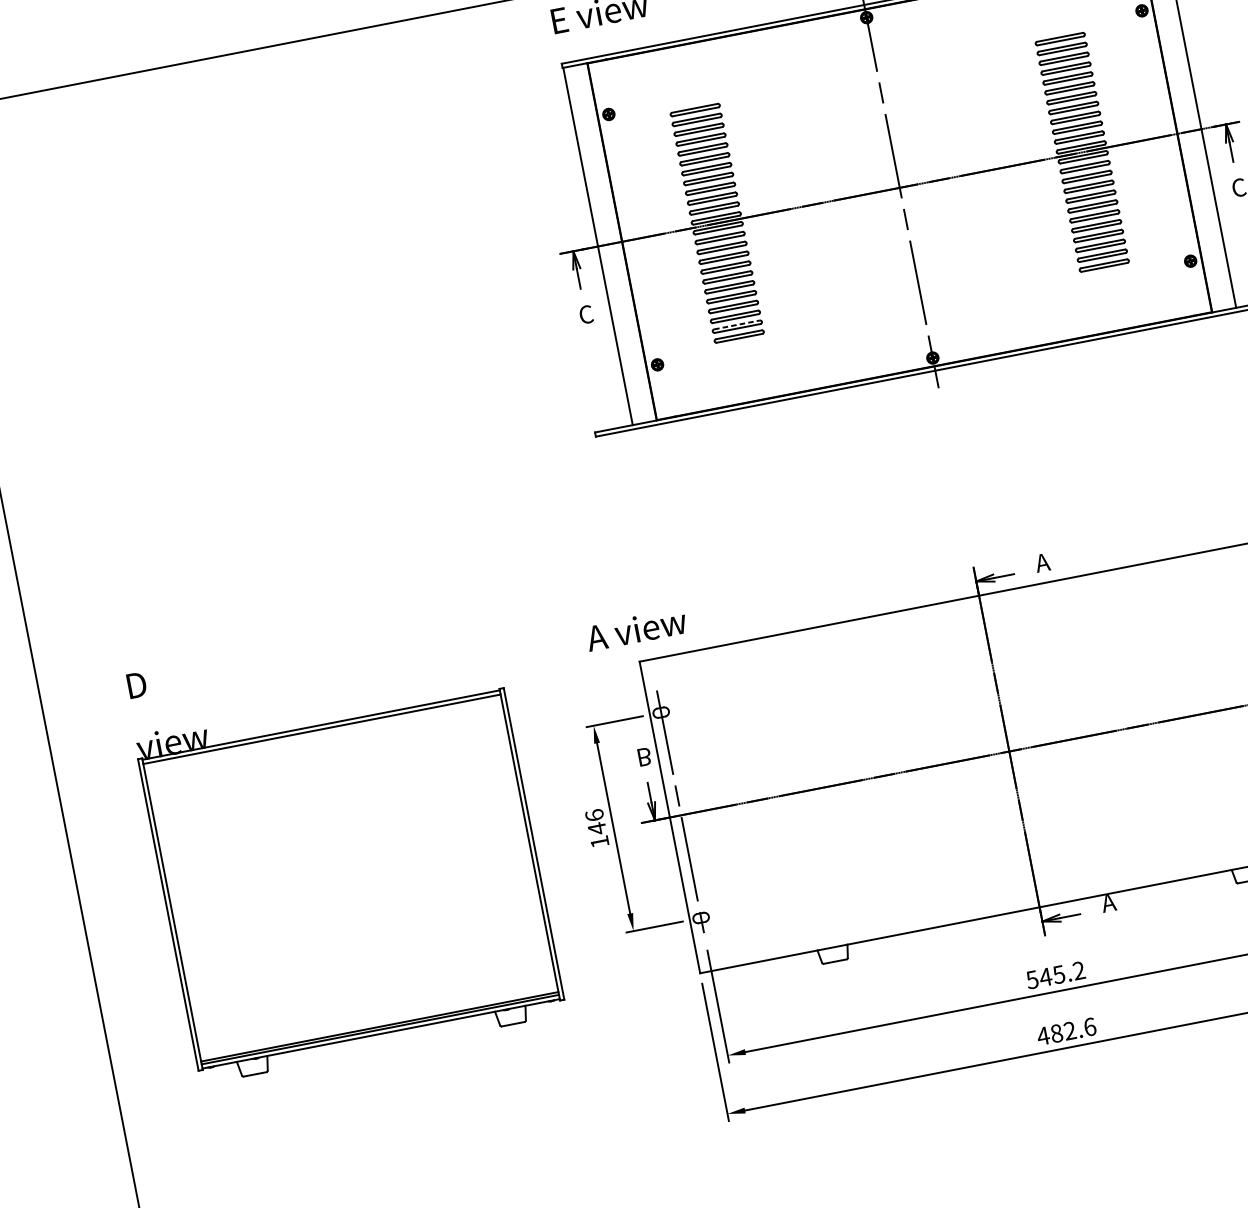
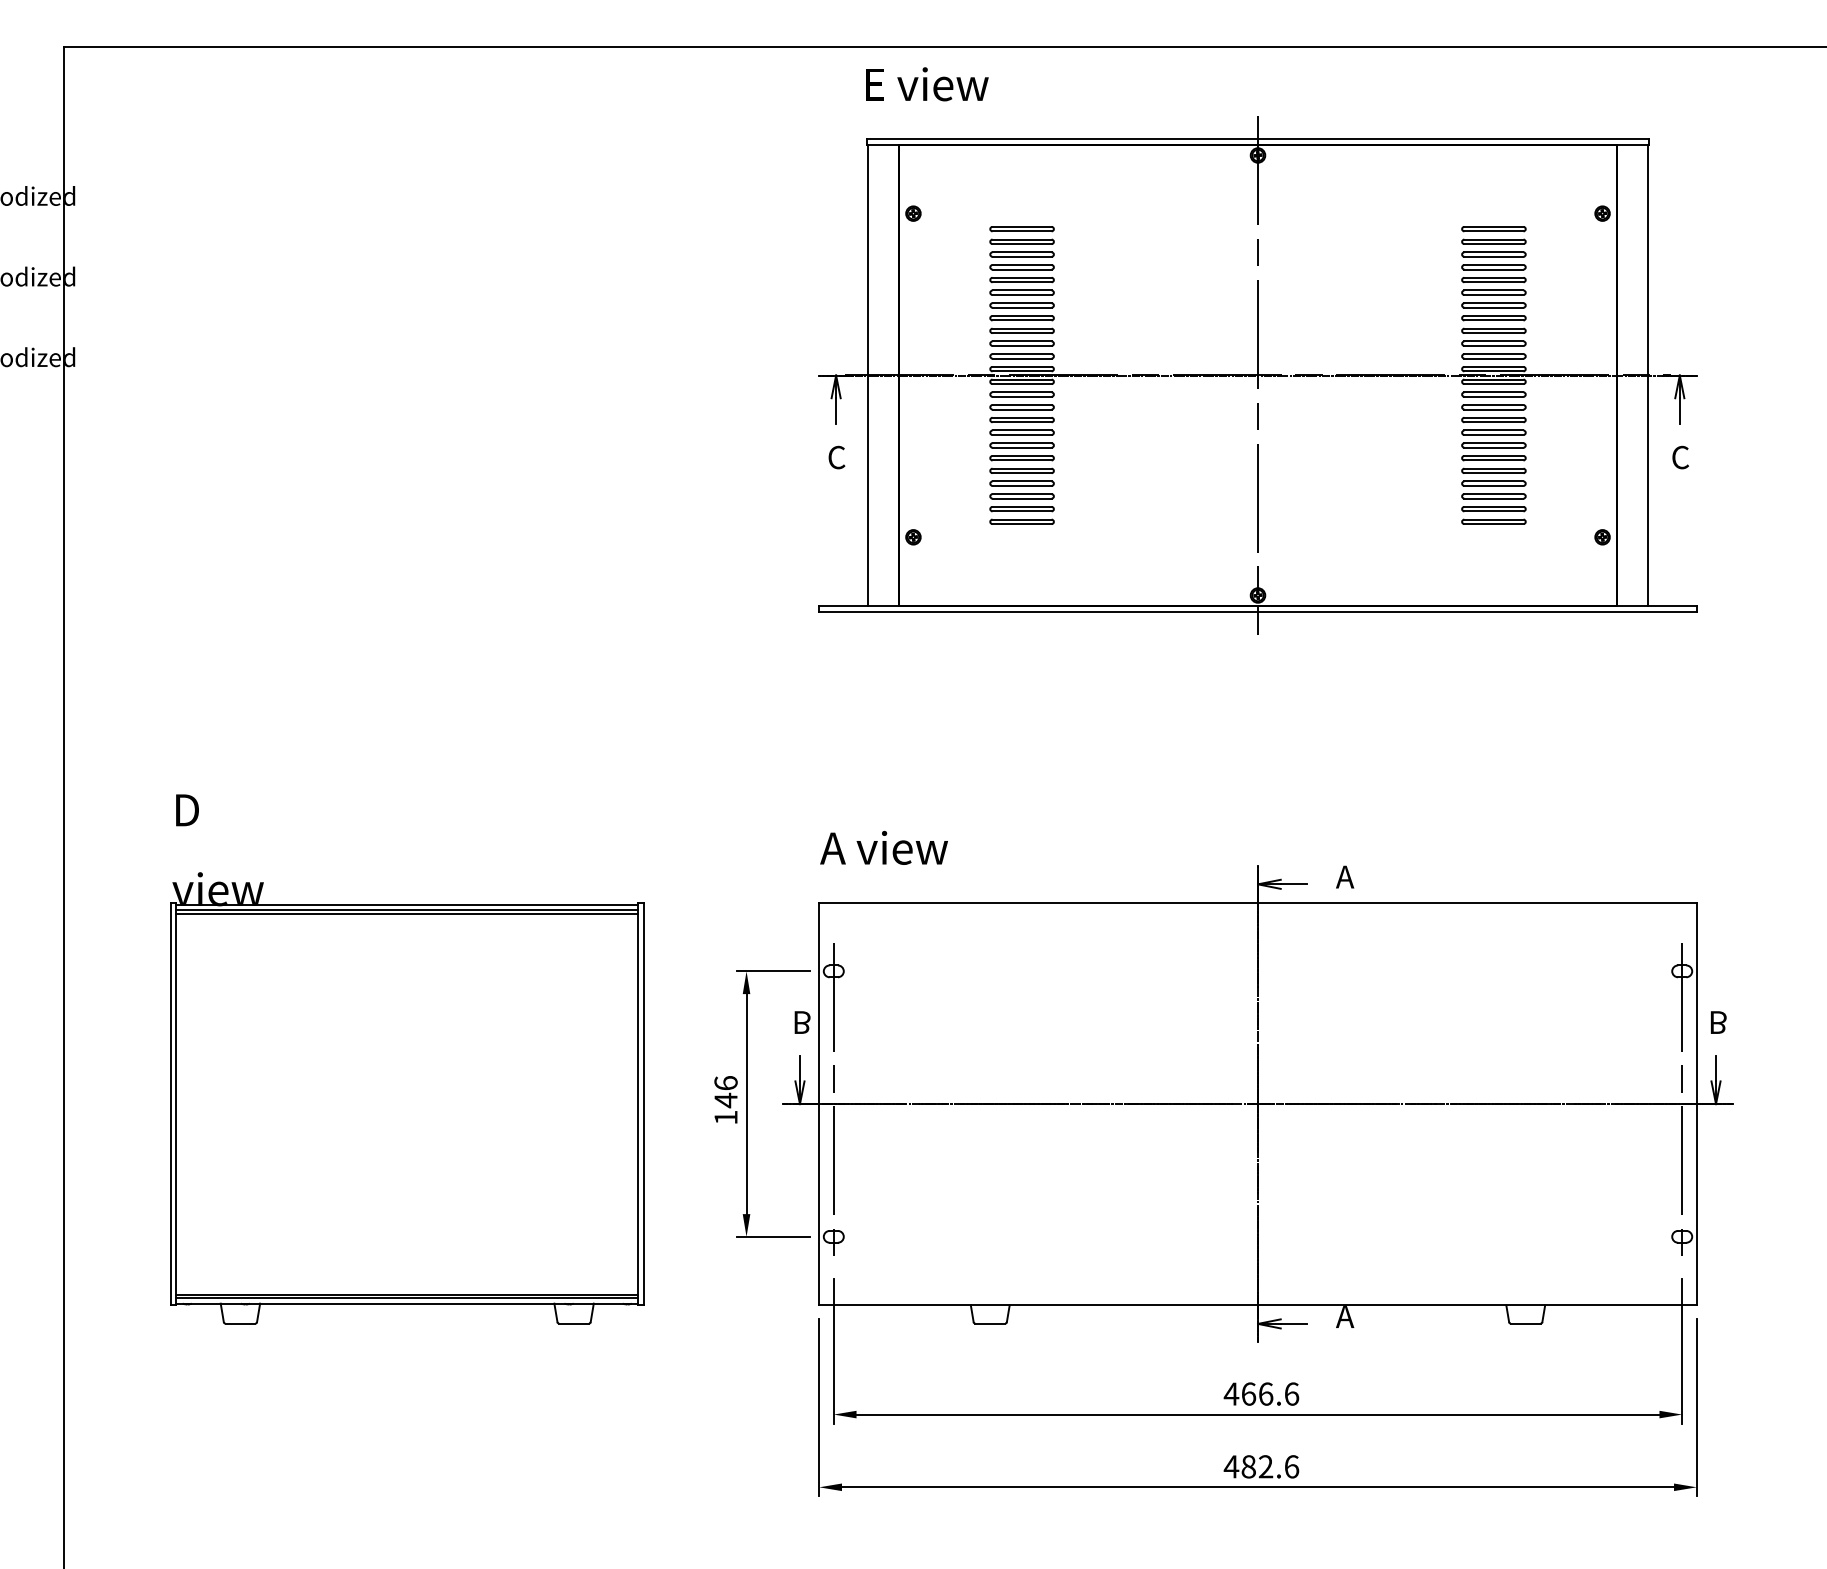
line: (737, 324) -> (1022, 506), dashed -> solid
text: (635, 629) -> (883, 847), moved
line: (322, 731) -> (407, 913), added
text: (1055, 974) -> (1261, 1393), 545.2 -> 466.6

